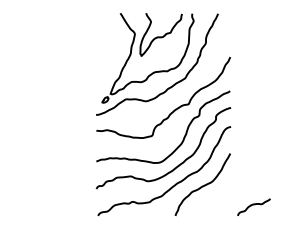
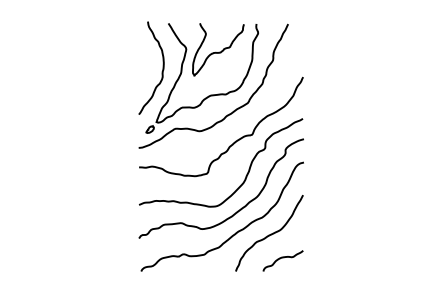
curve: (114, 52) -> (161, 71), added
curve: (253, 205) -> (282, 258), moved

